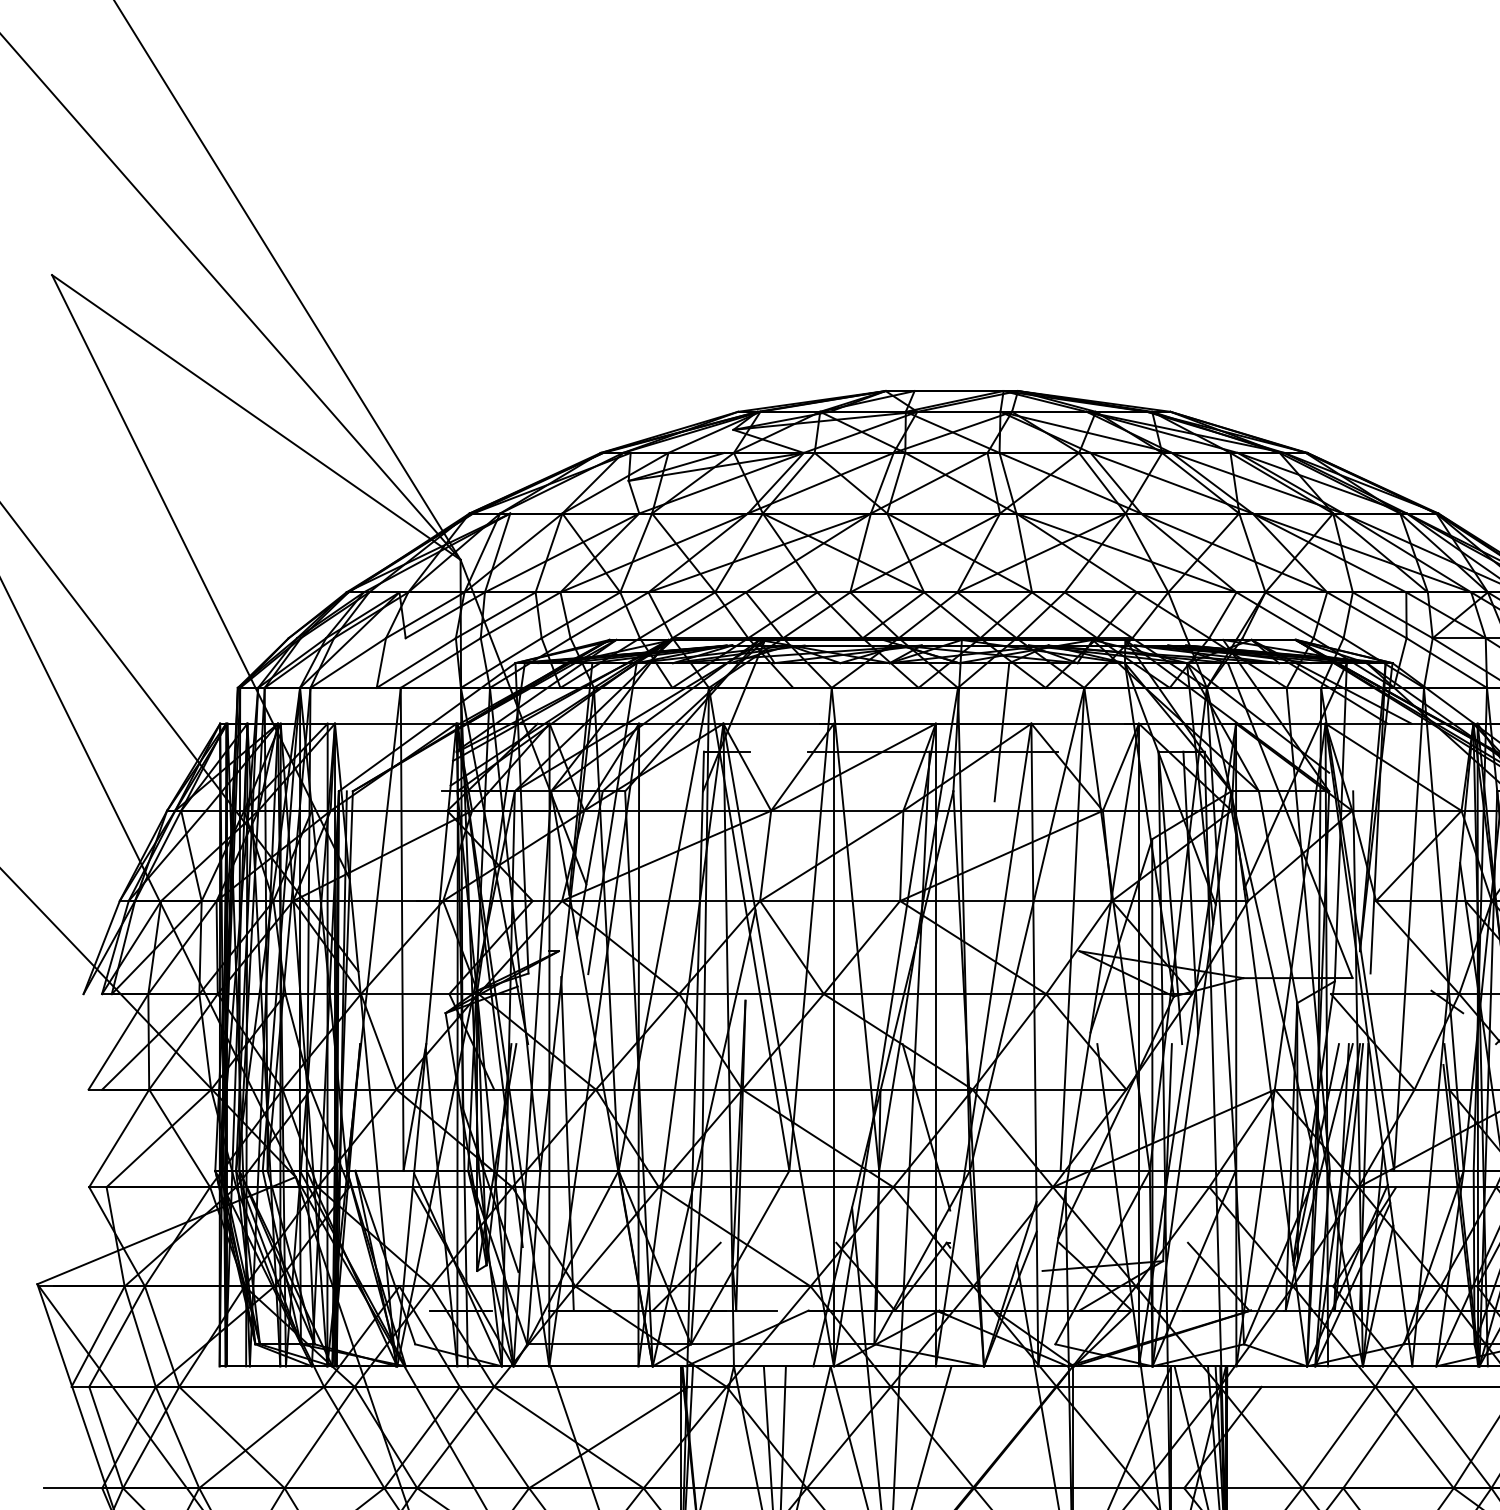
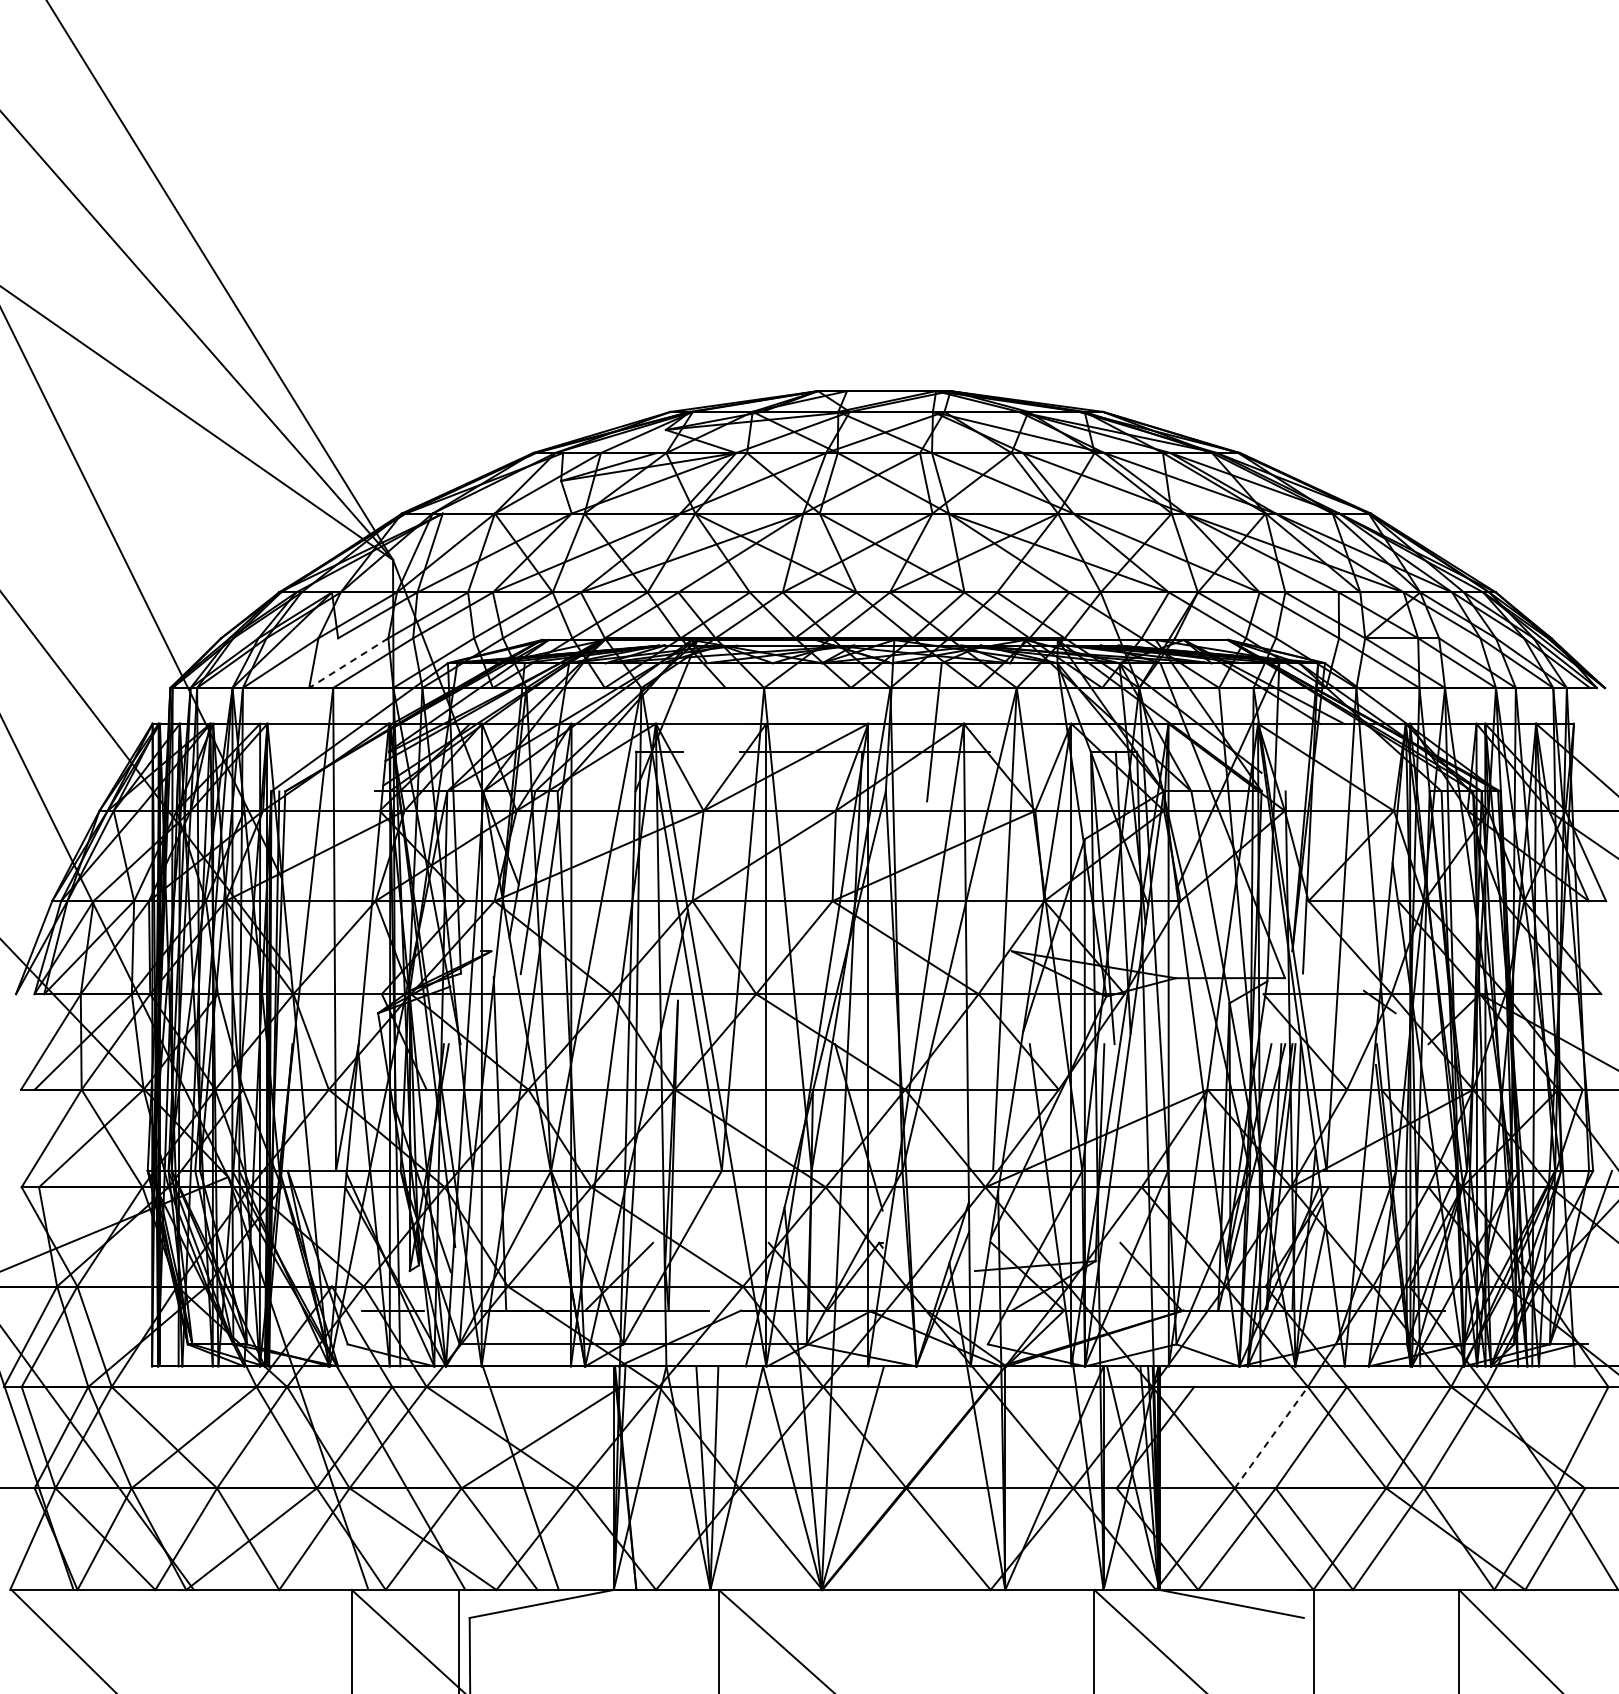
line: (416, 663) -> (348, 663), solid -> dashed
line: (1339, 1437) -> (1271, 1437), solid -> dashed

